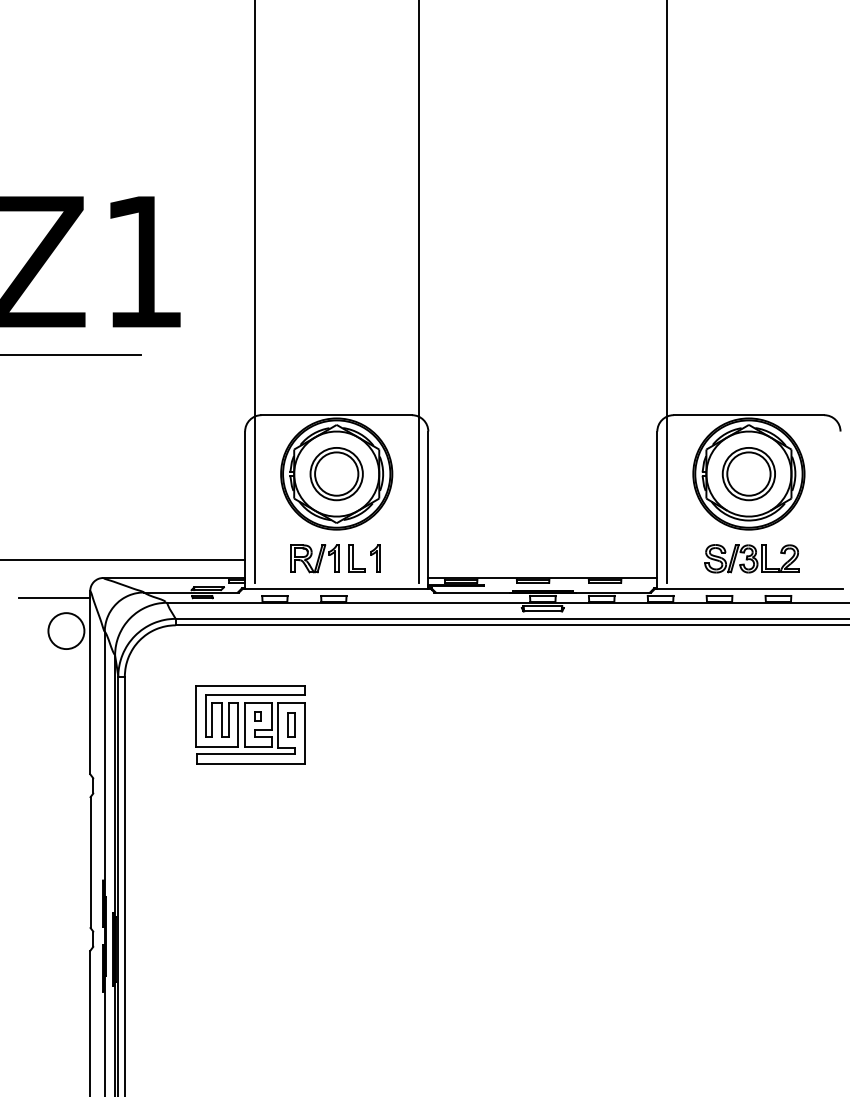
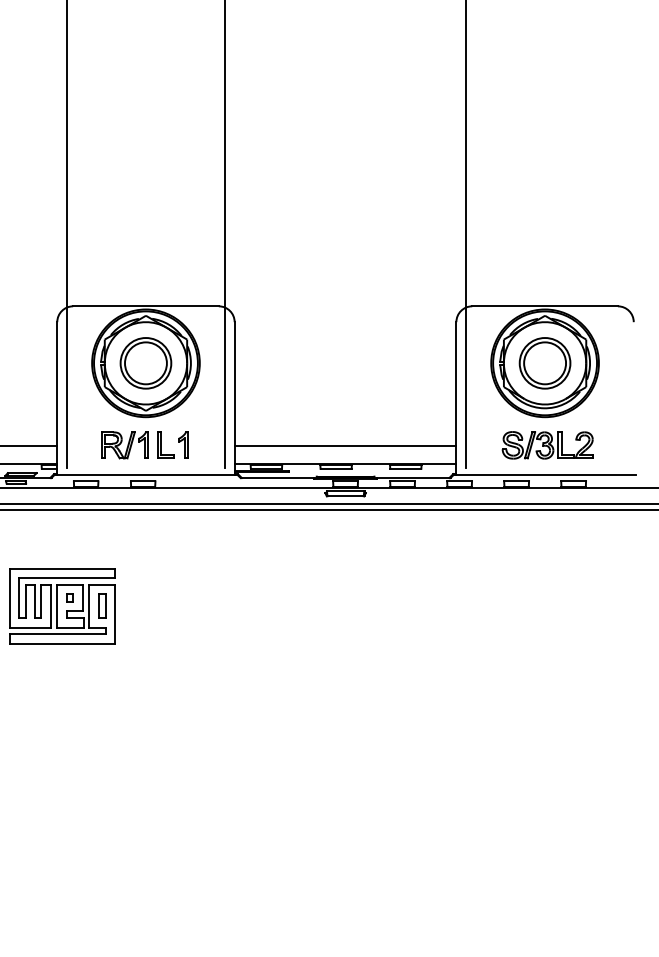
line: (542, 559) -> (345, 446), added

